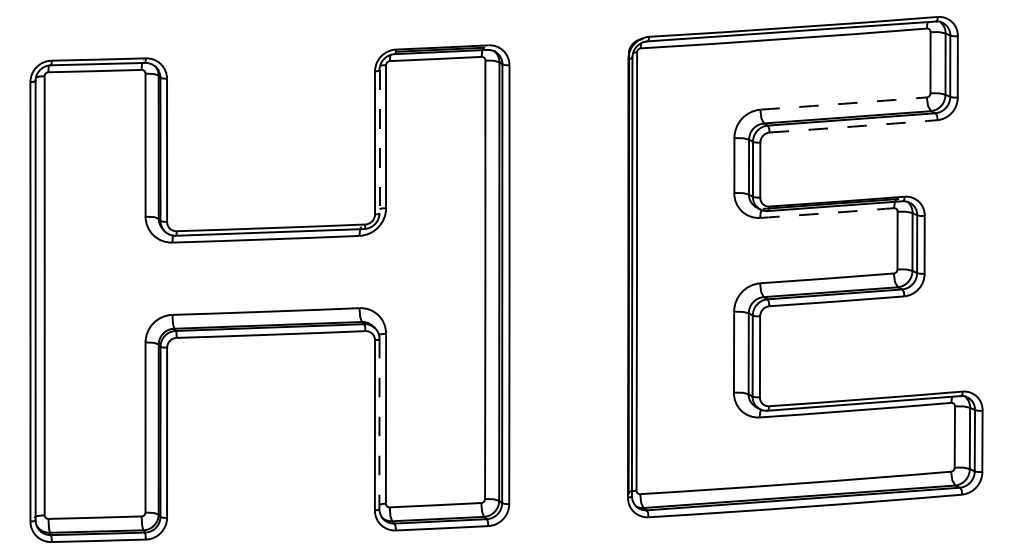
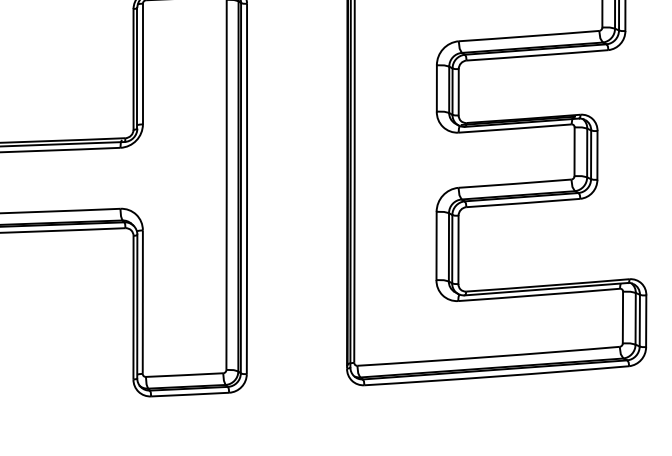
arc: (843, 103) -> (528, 36), dashed -> solid
arc: (853, 126) -> (537, 55), dashed -> solid
line: (379, 141) -> (137, 68), dashed -> solid
arc: (827, 213) -> (515, 128), dashed -> solid
line: (379, 424) -> (137, 306), dashed -> solid

